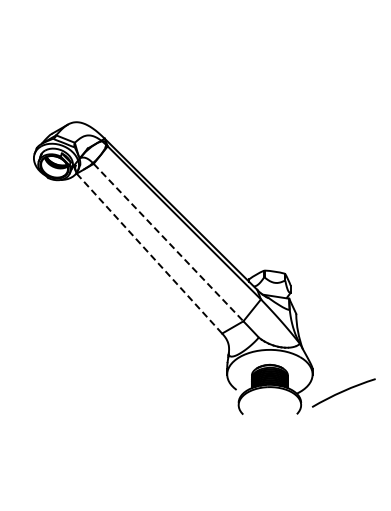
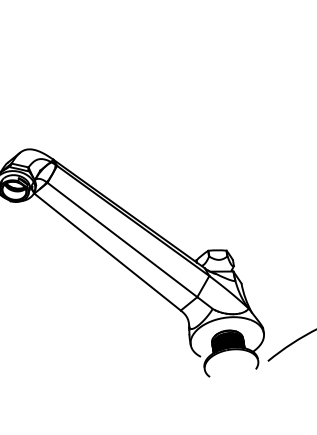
line: (168, 242) -> (122, 239), dashed -> solid
line: (149, 254) -> (107, 252), dashed -> solid

